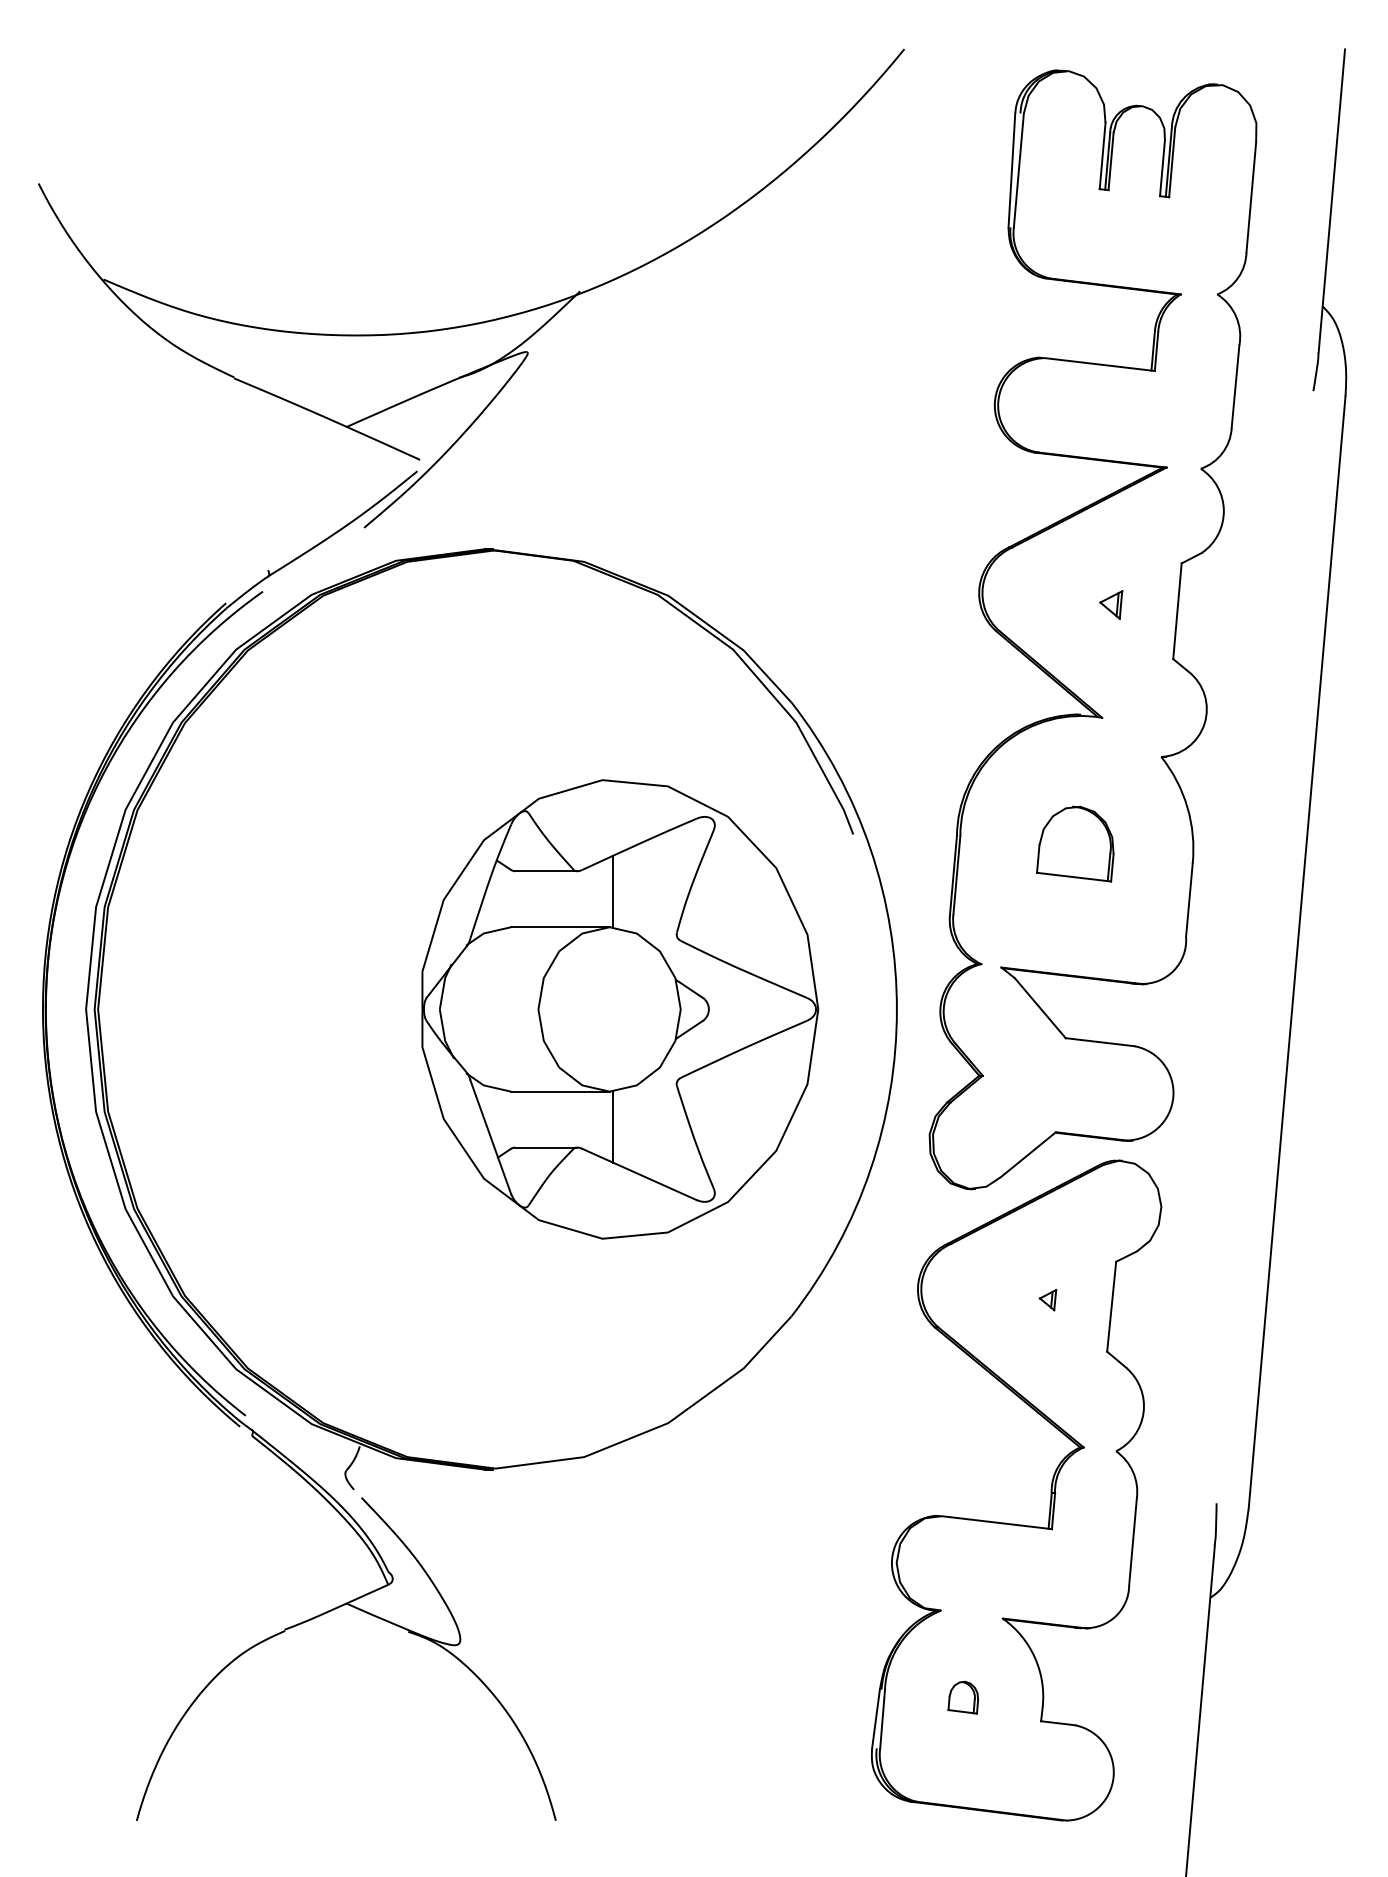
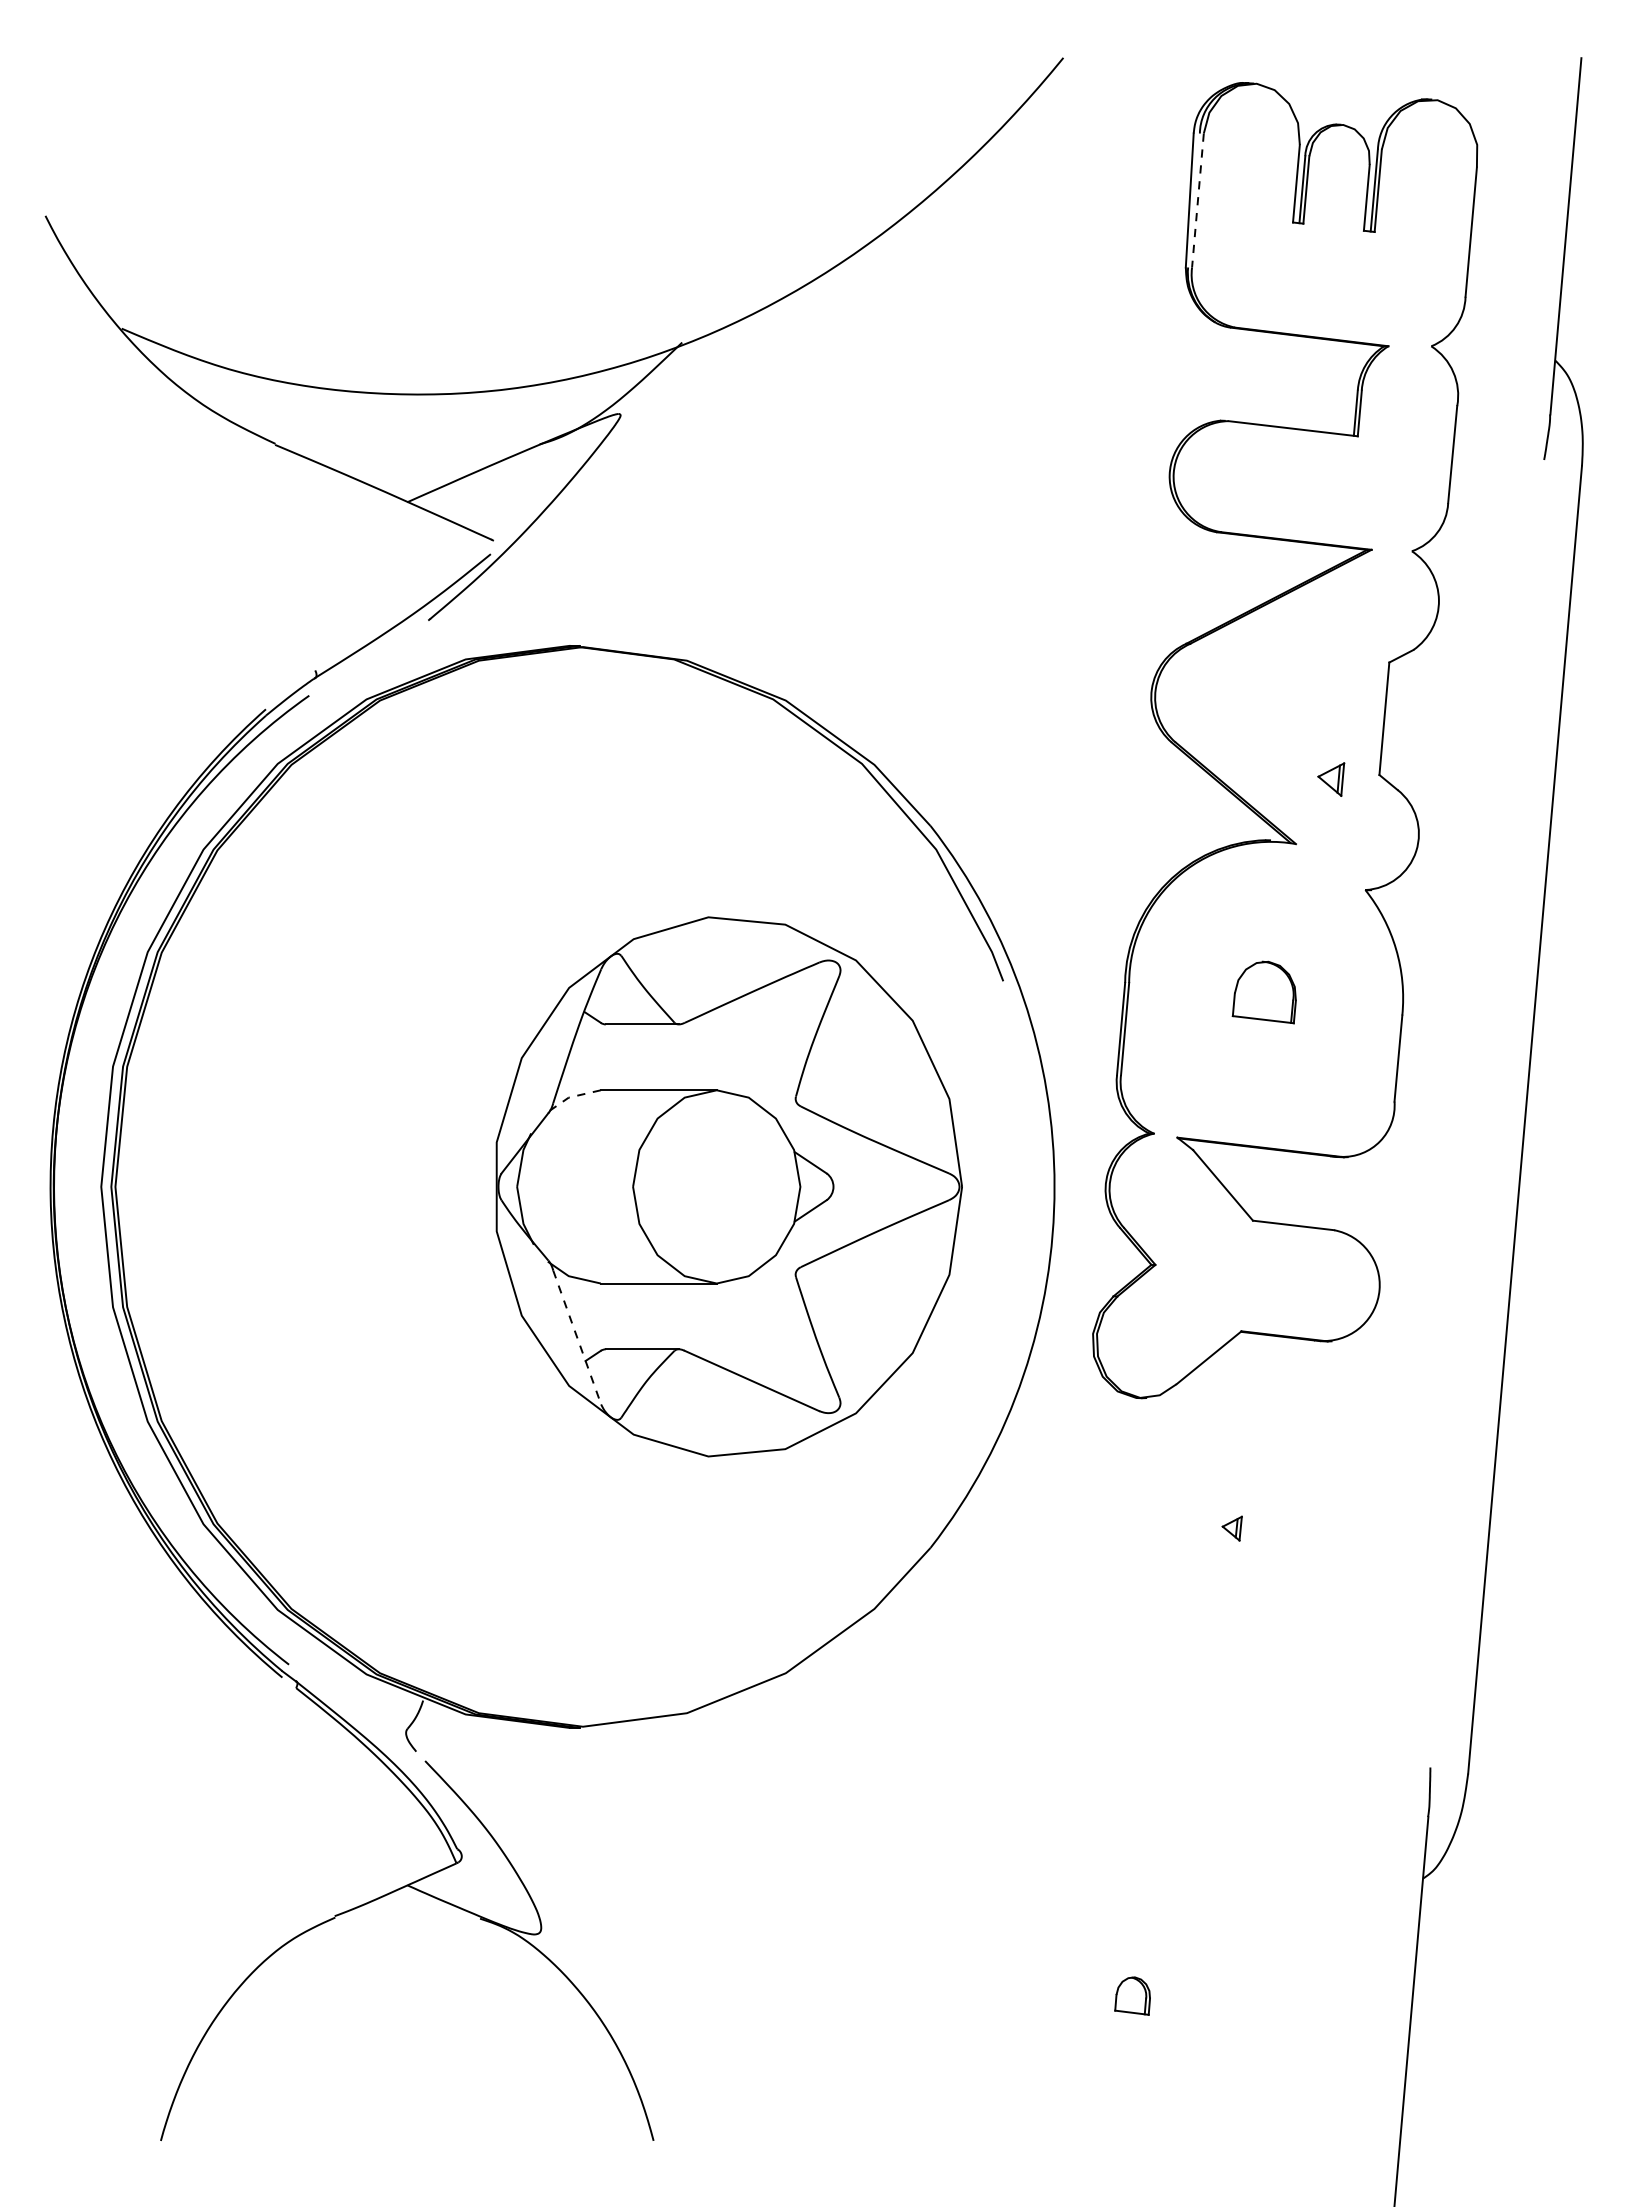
line: (1018, 170) -> (1197, 200), solid -> dashed
part: (1111, 604) -> (1331, 779), moved
part: (1075, 843) -> (1264, 991), size x0.7
line: (613, 891) -> (721, 1048), removed
line: (485, 933) -> (570, 1097), solid -> dashed
line: (613, 1126) -> (721, 1324), removed
line: (491, 1137) -> (577, 1337), solid -> dashed
part: (1014, 1523) -> (1192, 1791), removed

